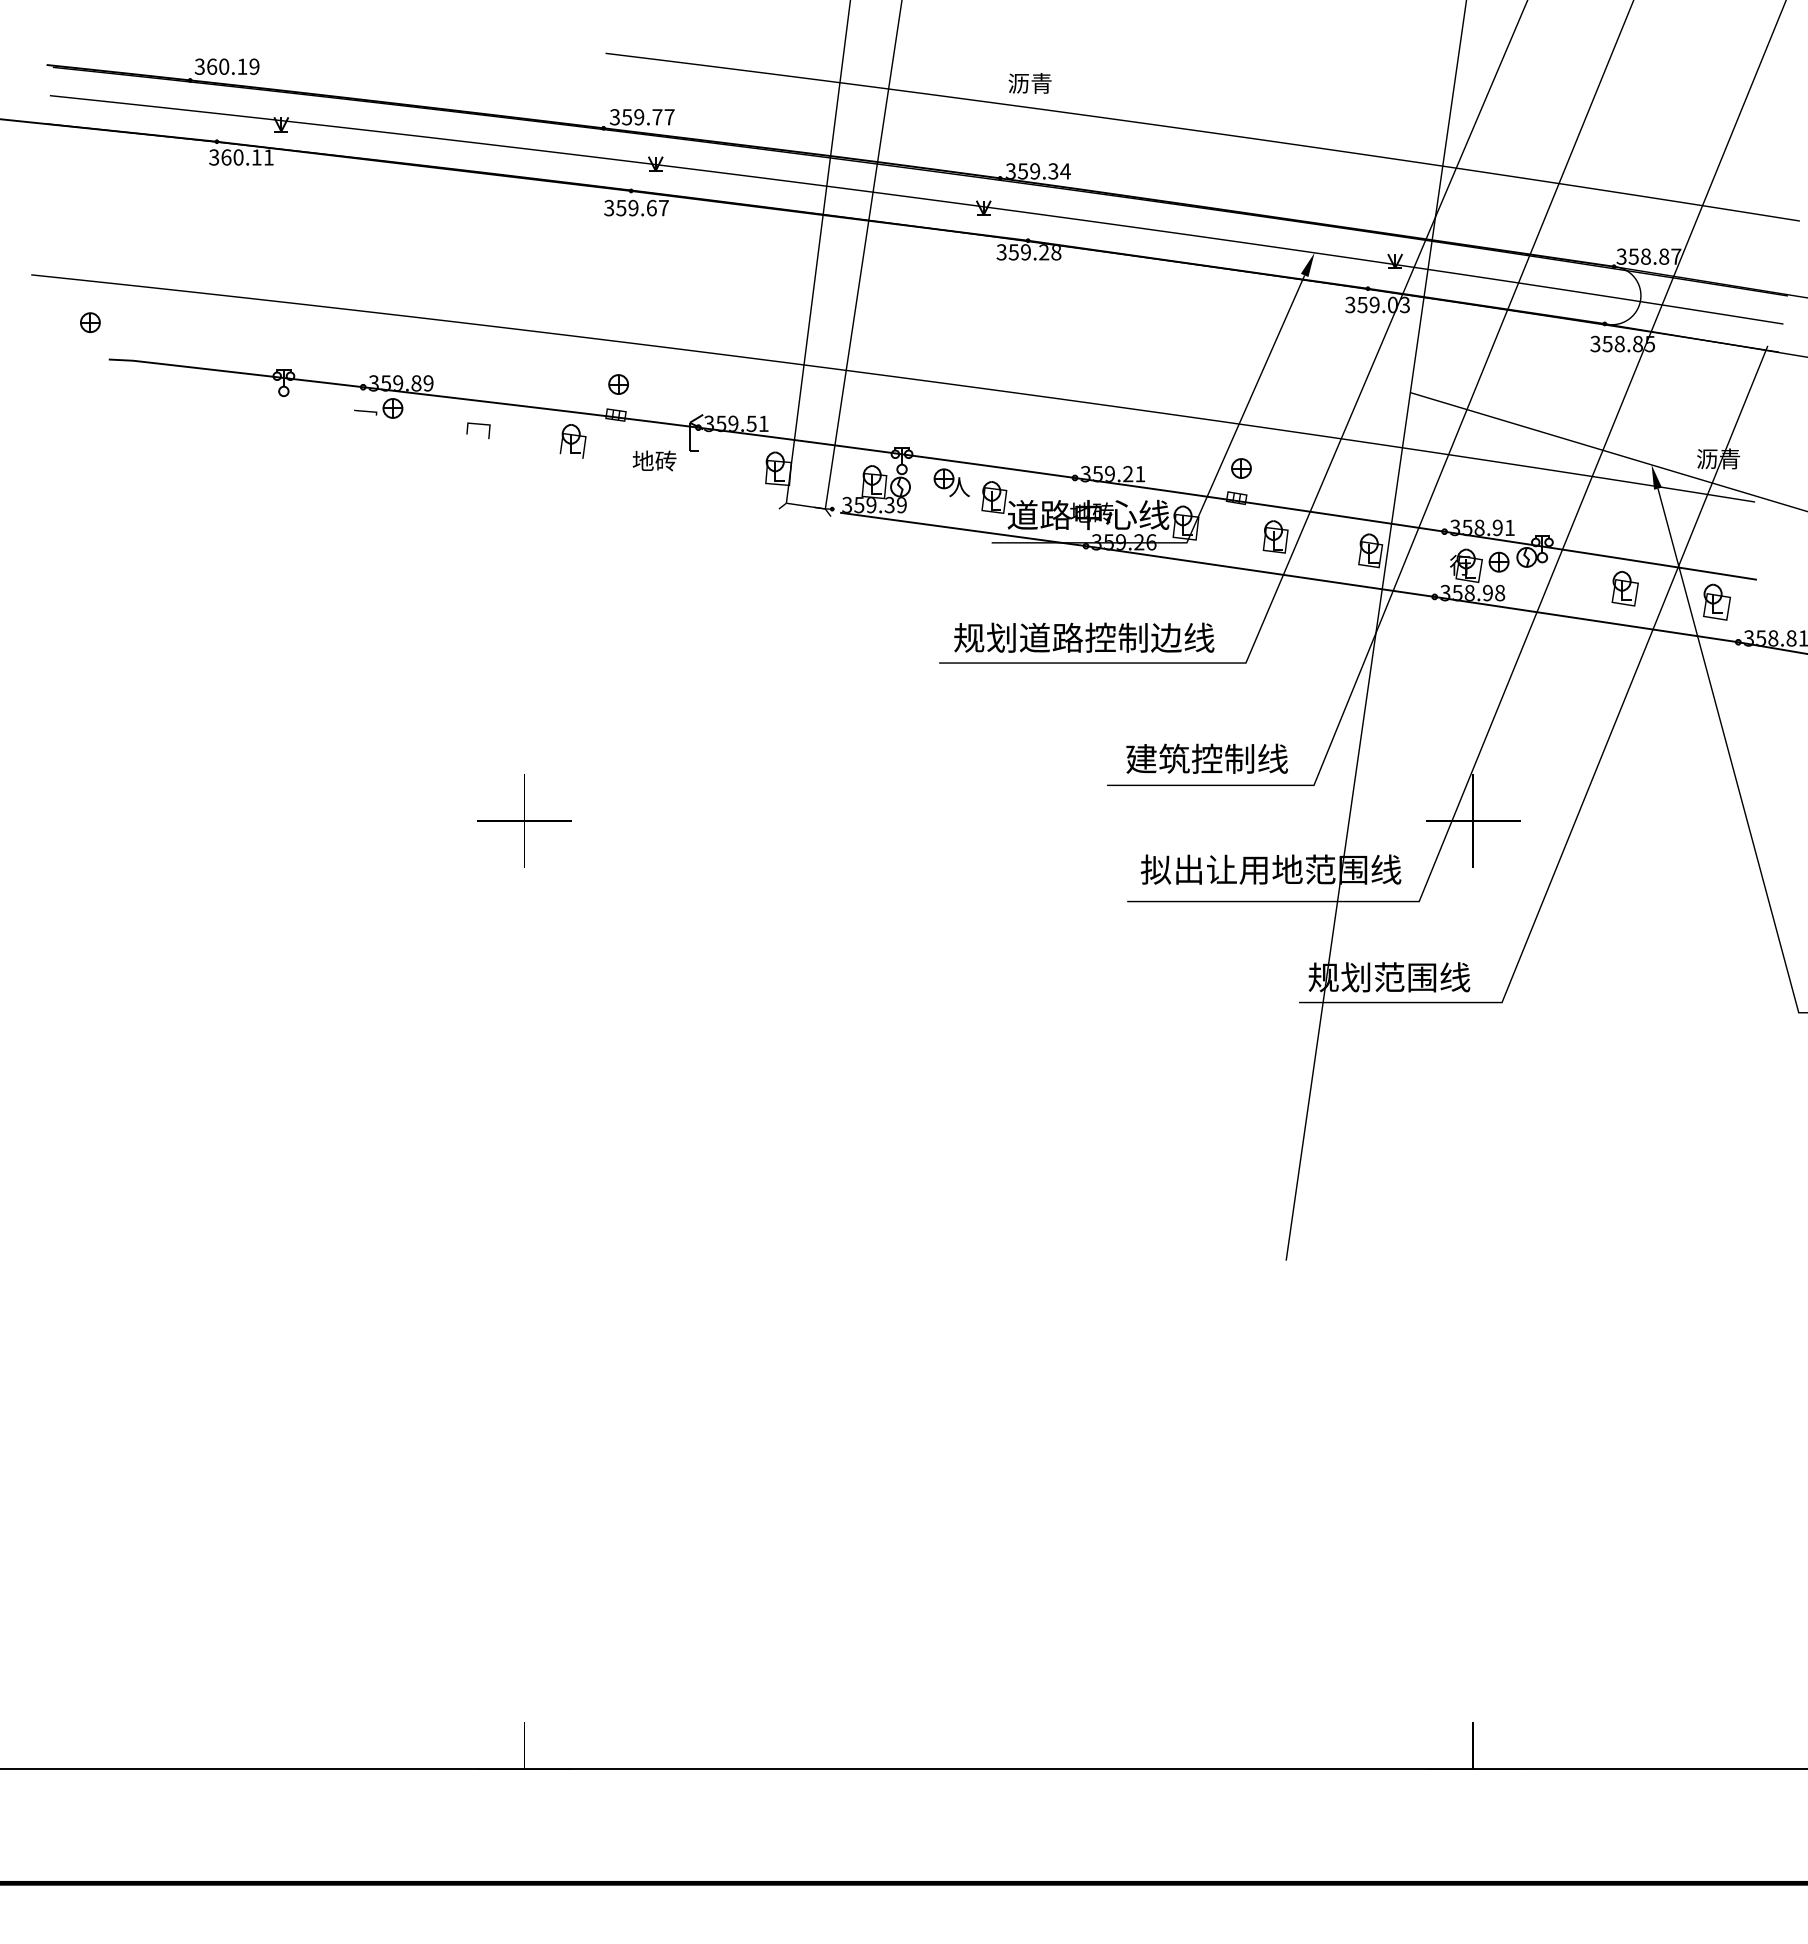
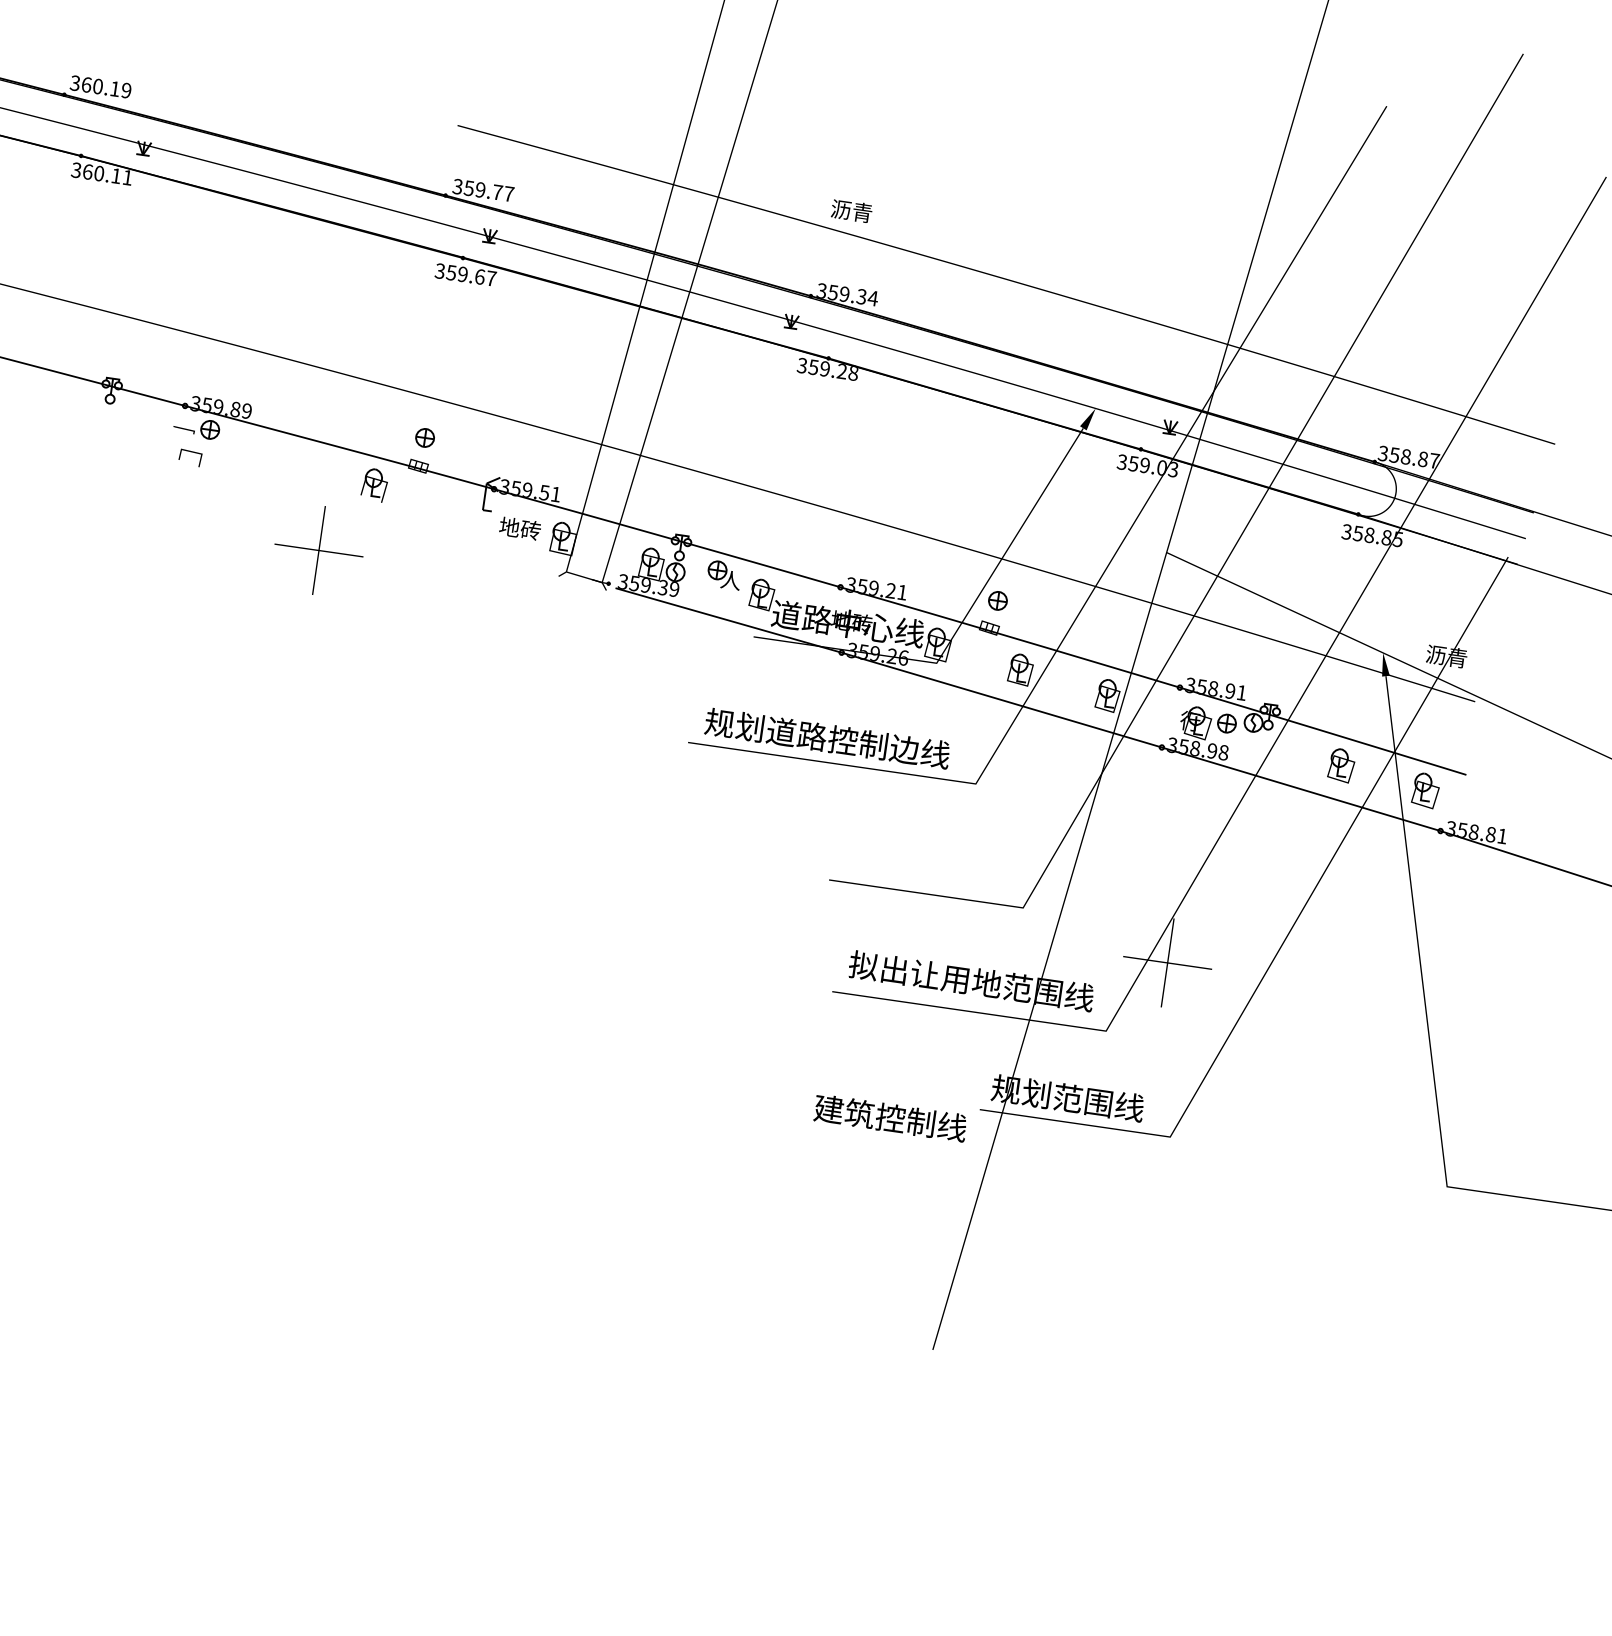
line: (478, 424) -> (191, 452), moved
text: (654, 460) -> (520, 528), moved
text: (1206, 758) -> (890, 1117), moved
part: (524, 820) -> (318, 549), moved

